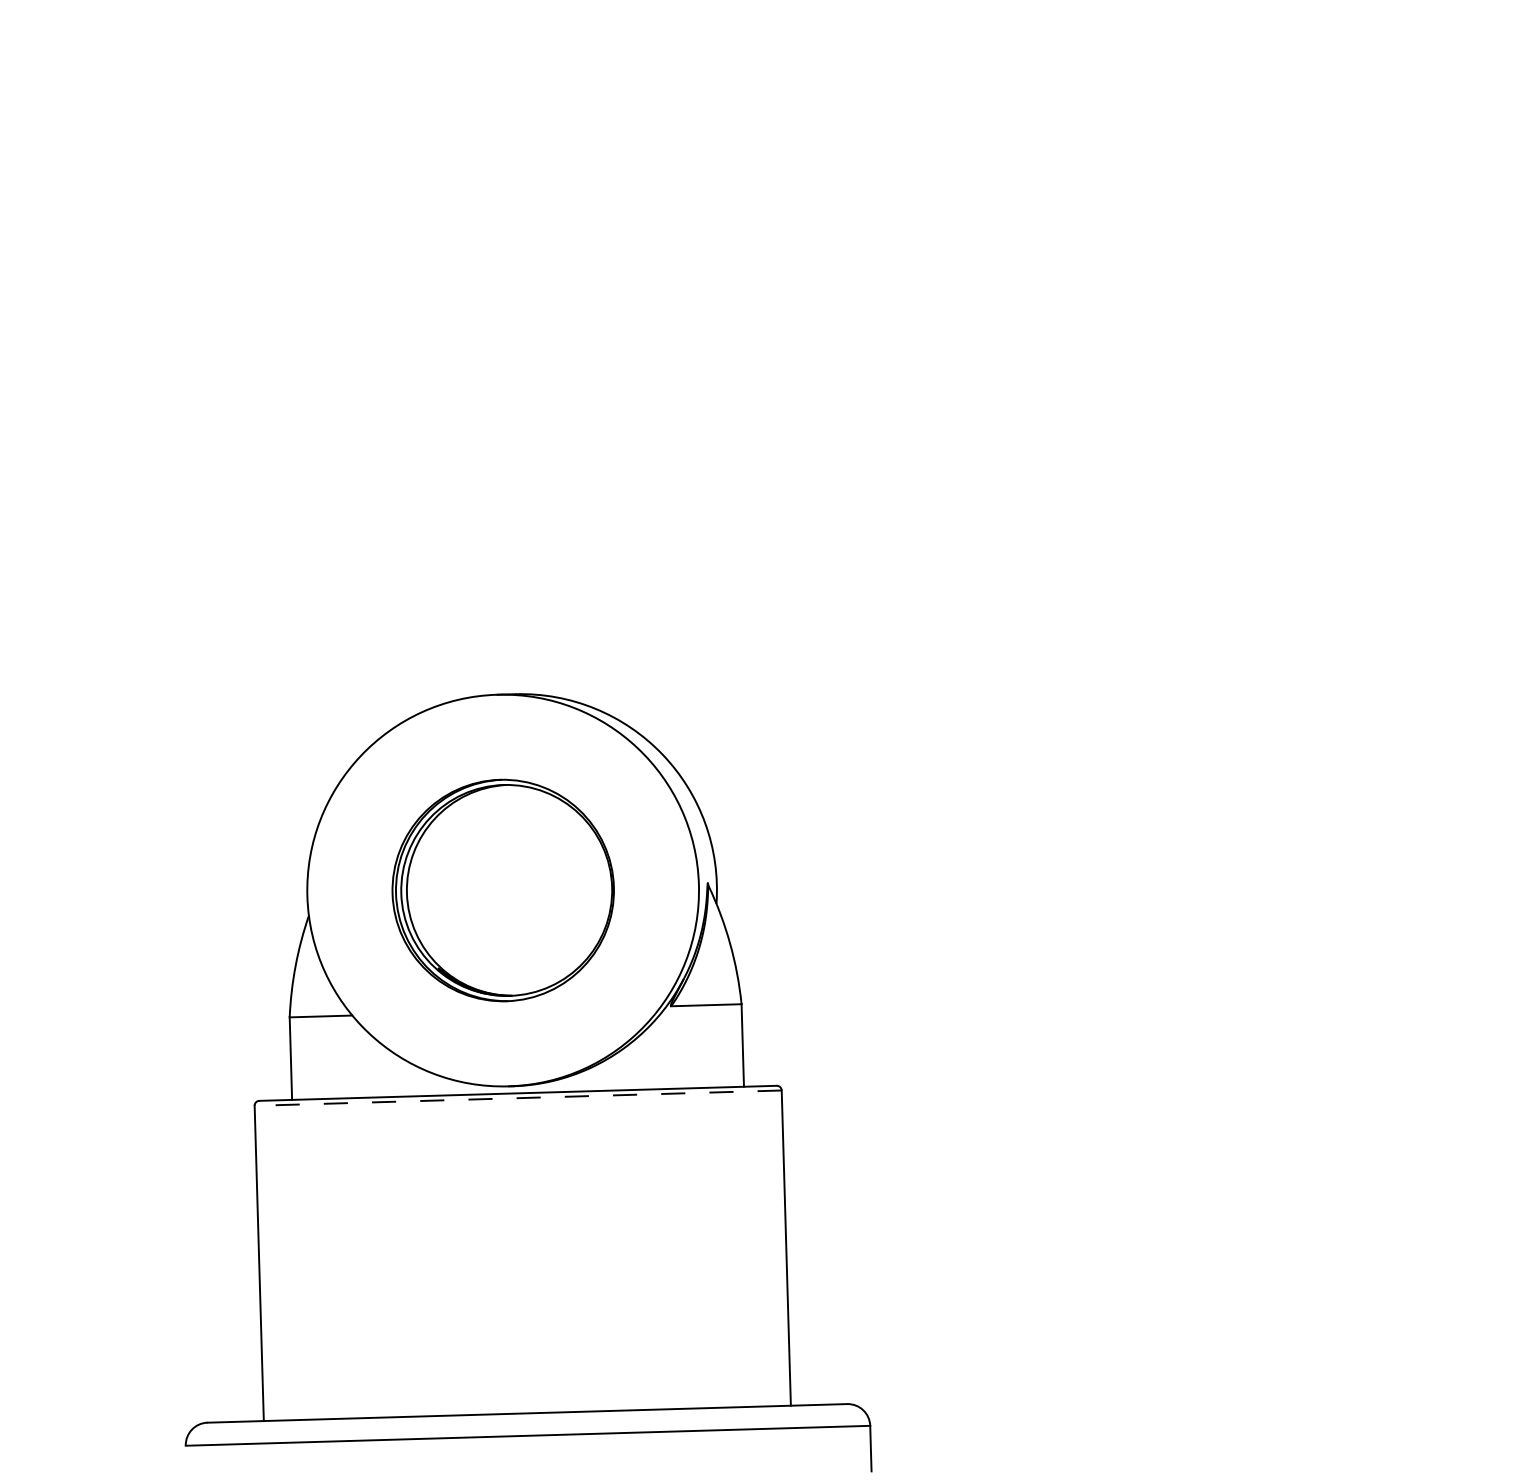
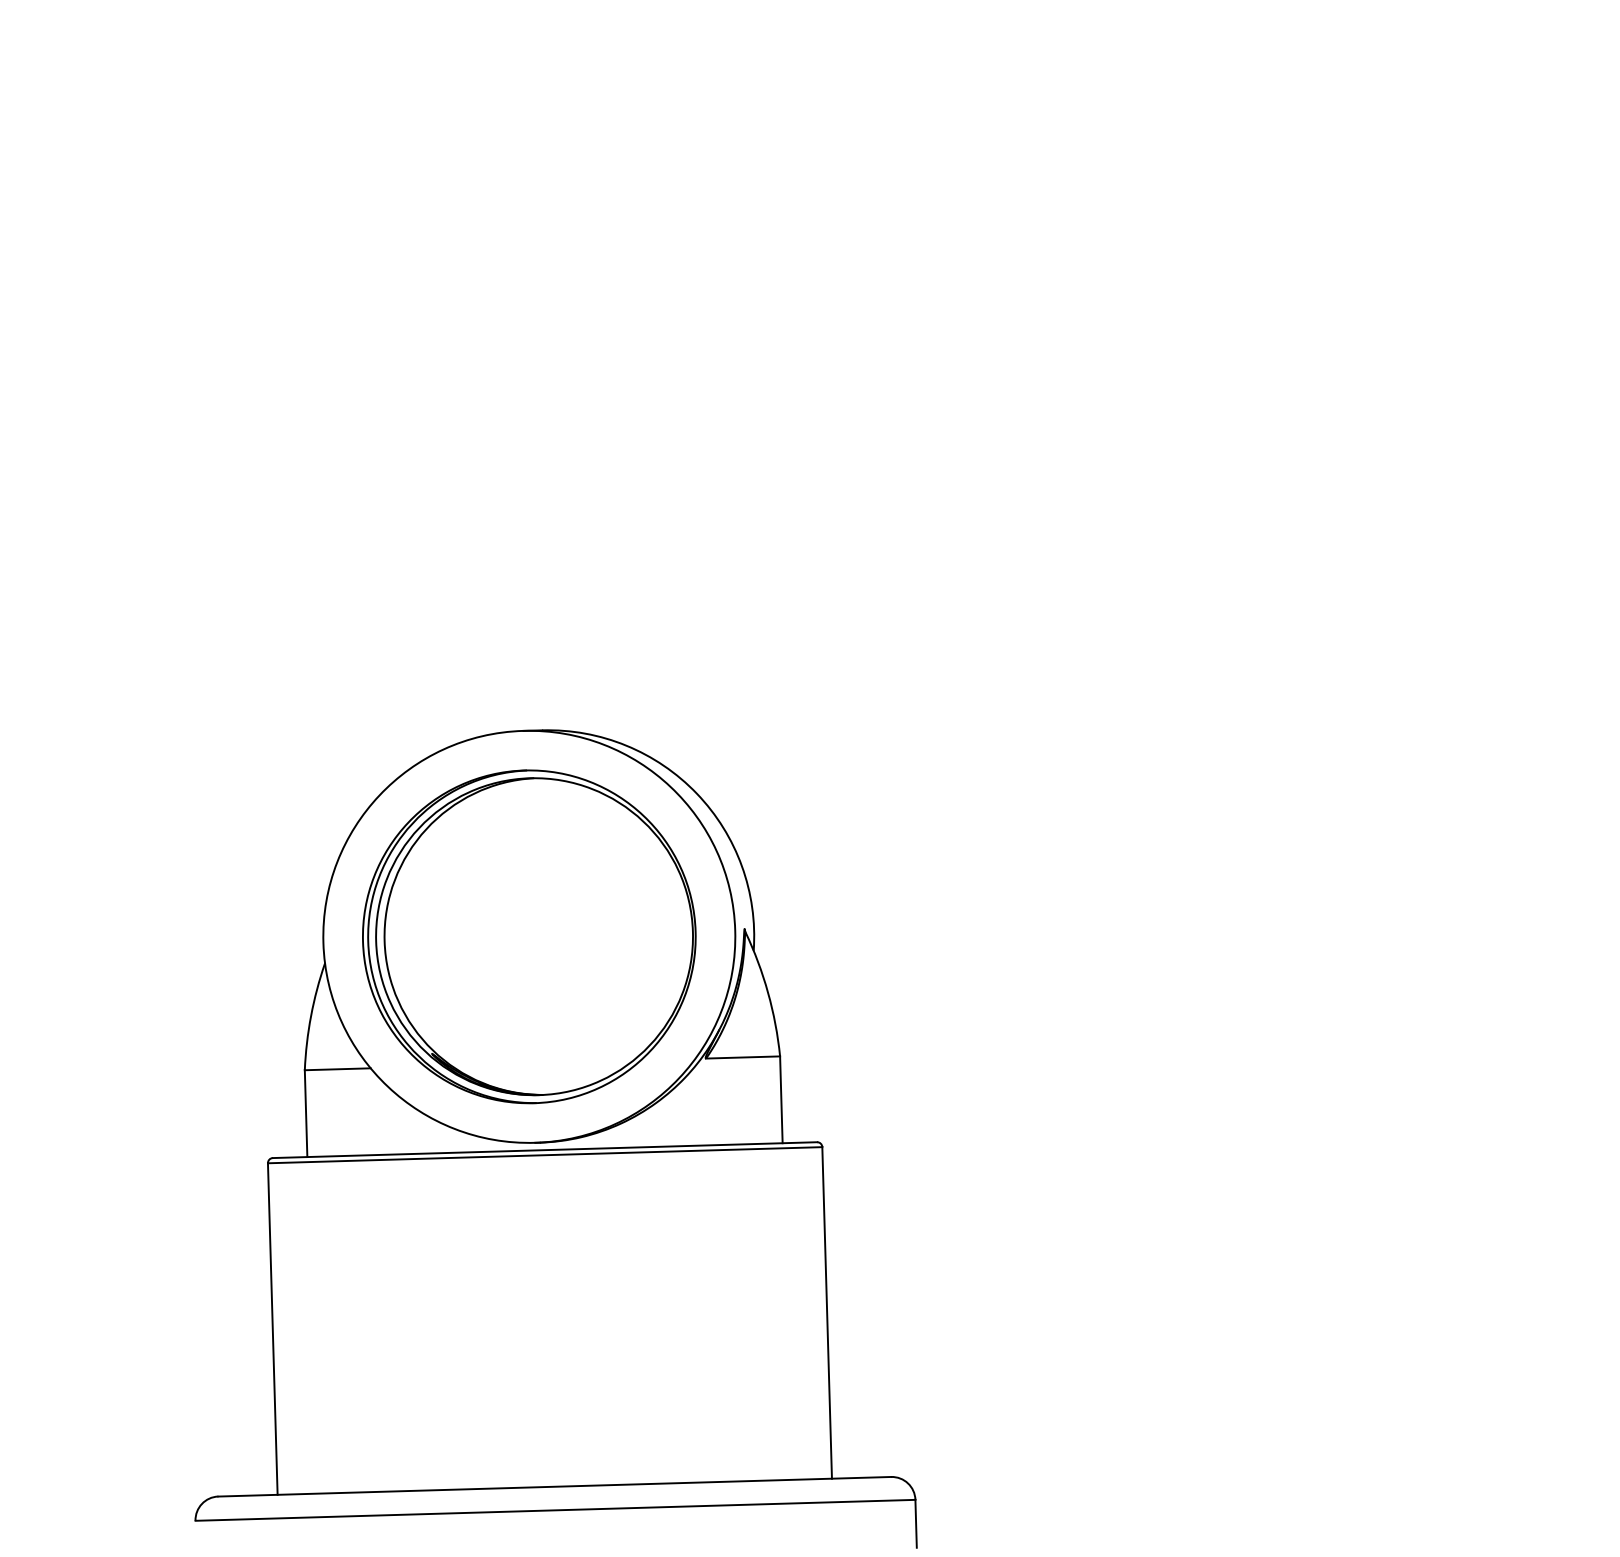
part: (503, 890) -> (529, 936), size x1.43
line: (518, 1098) -> (545, 1155), dashed -> solid

